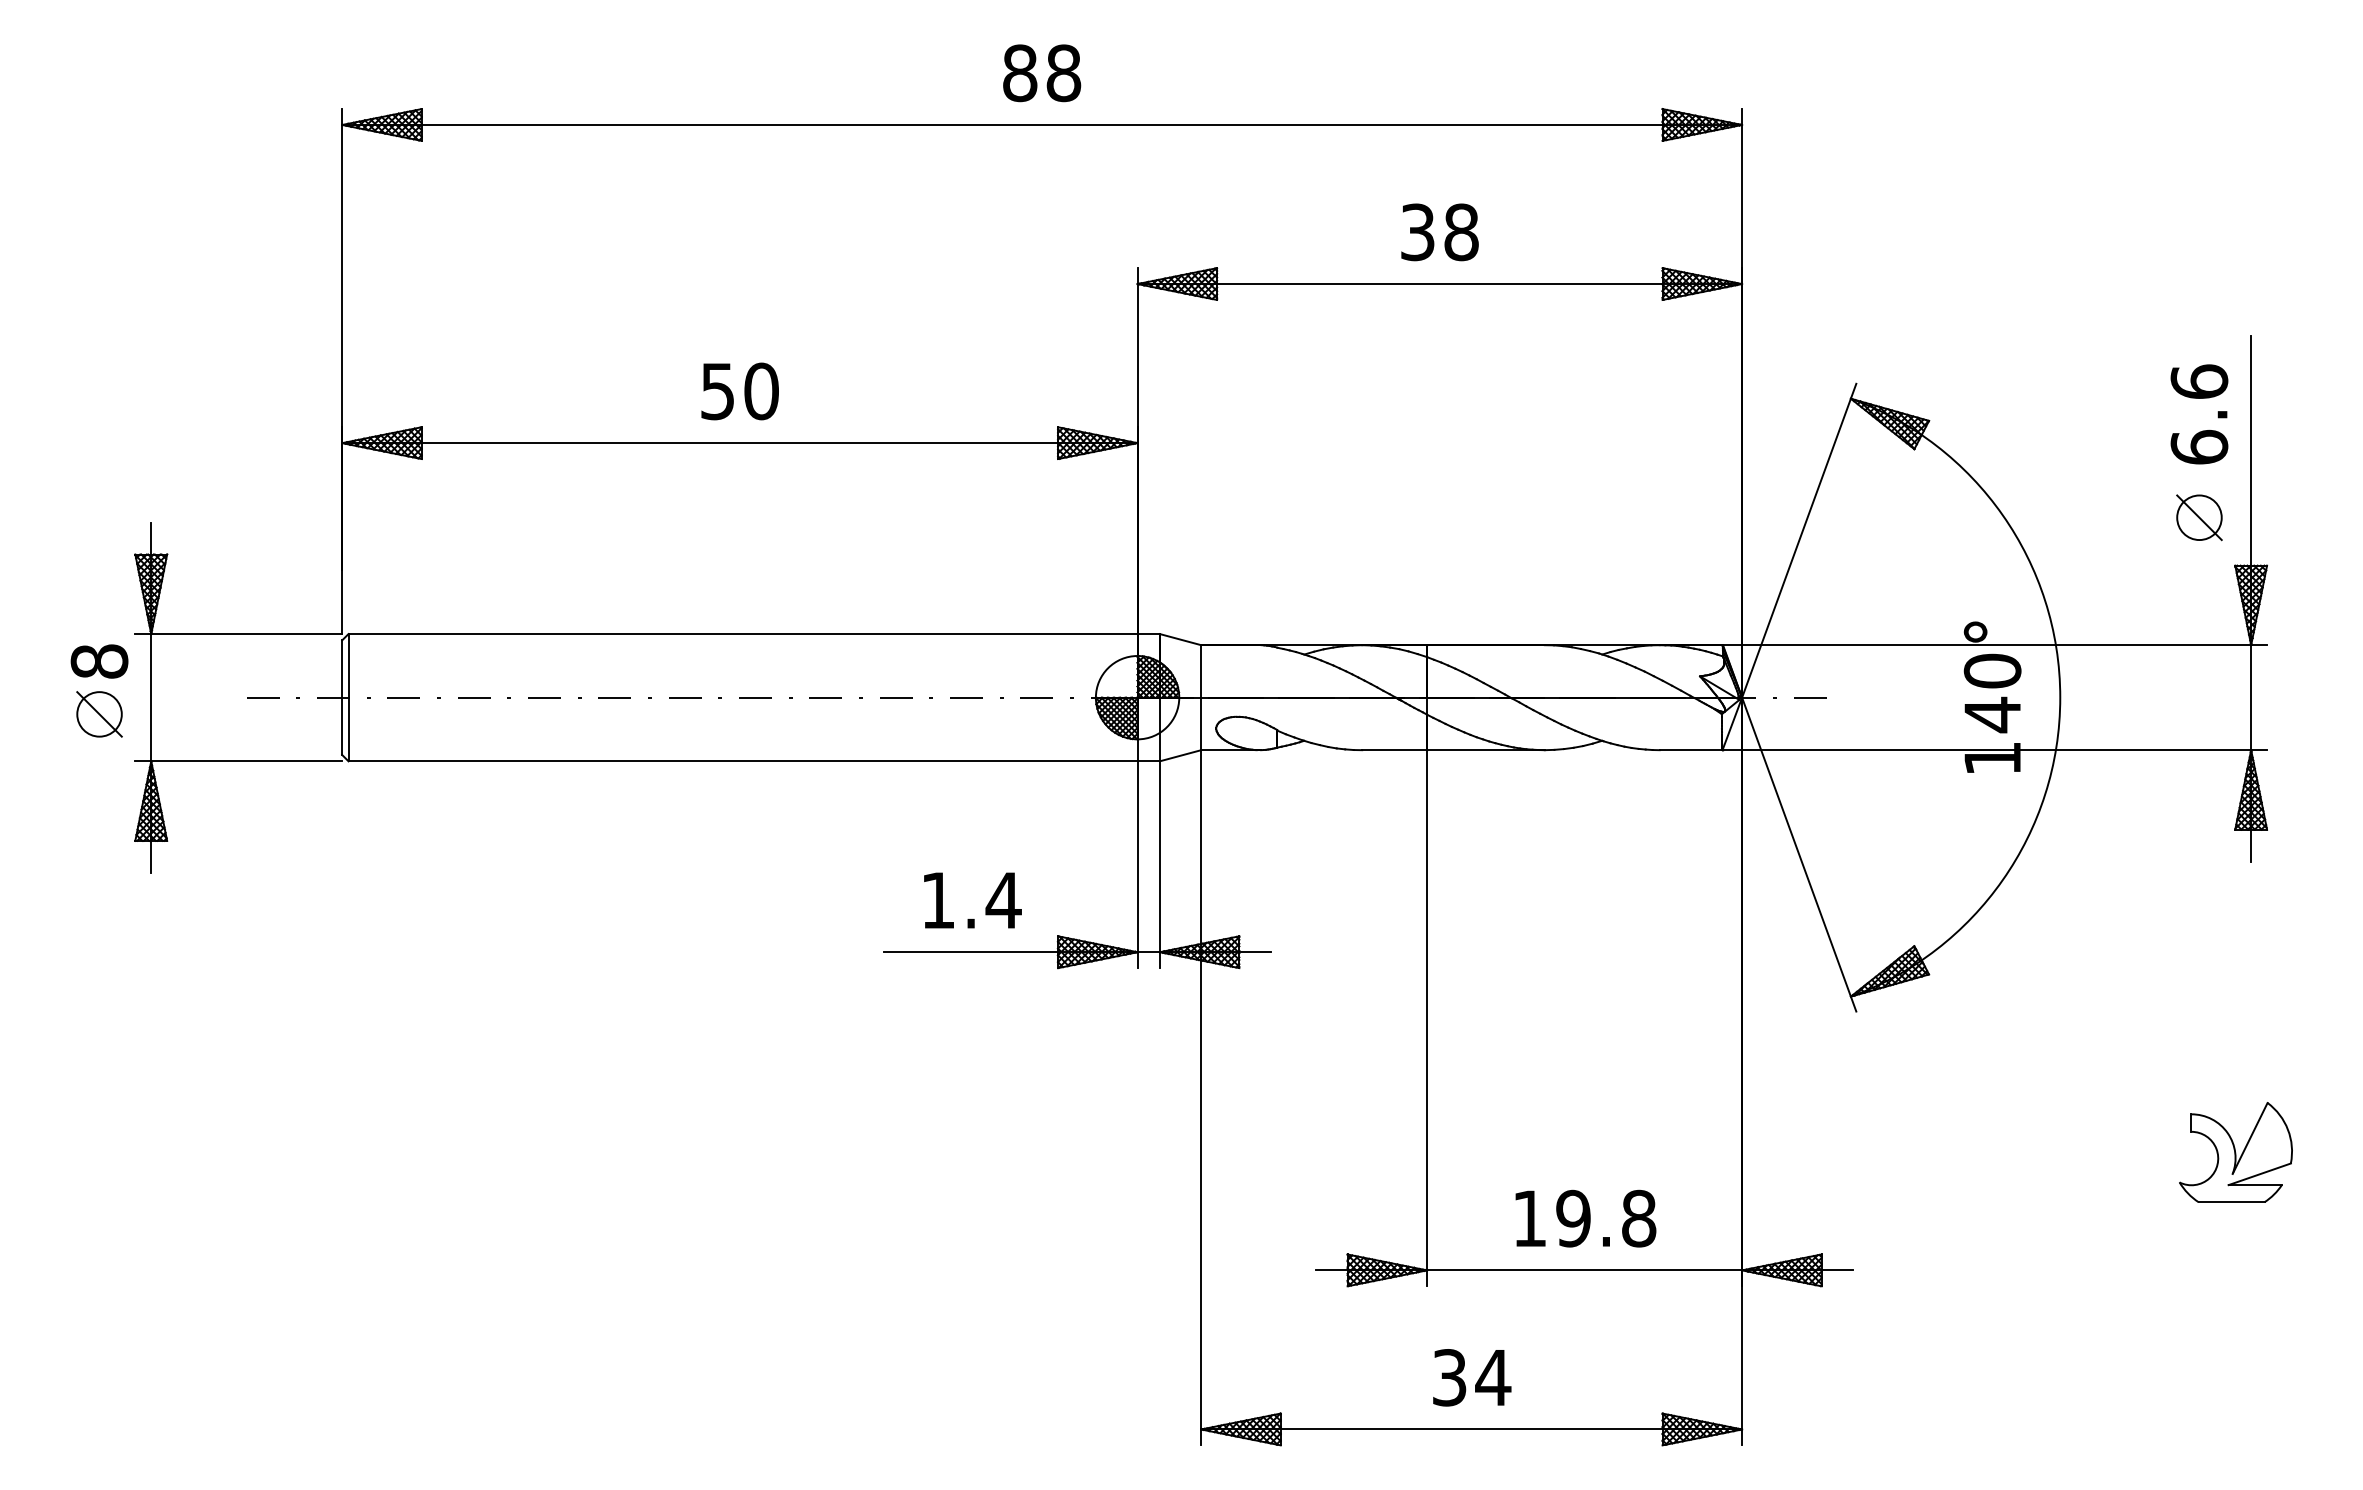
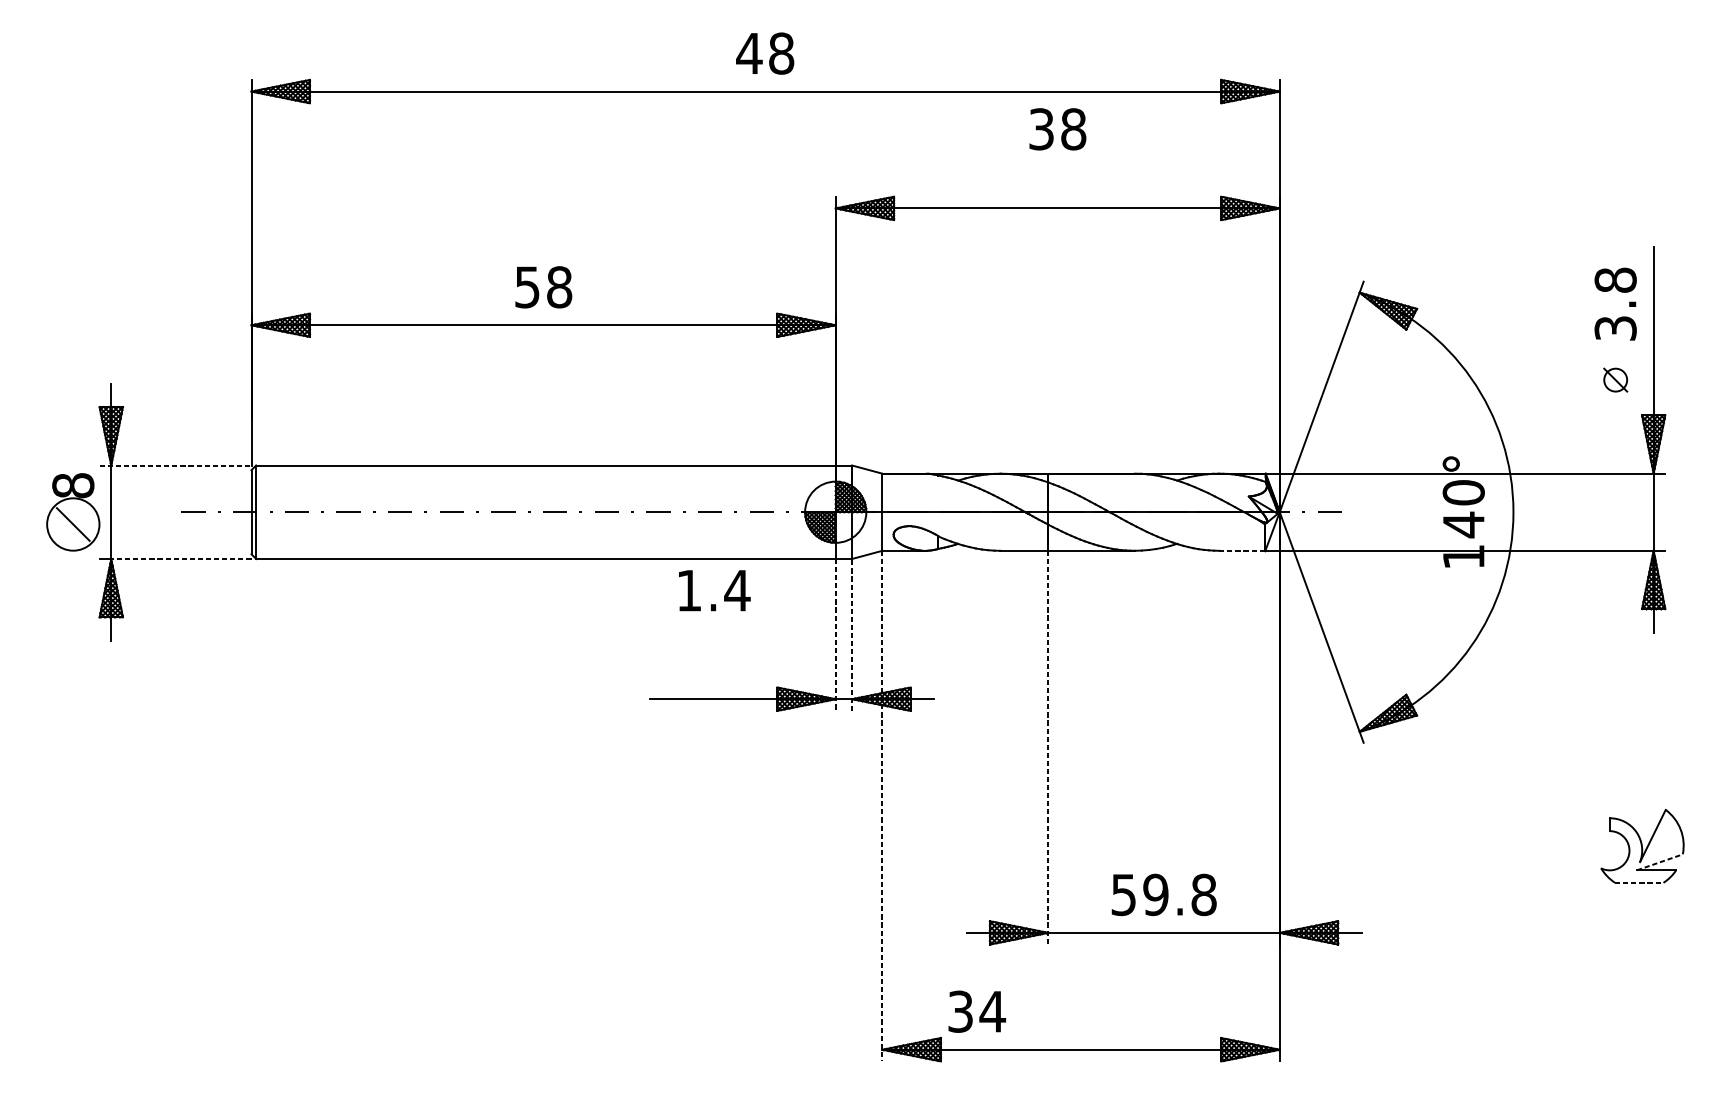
text: (1019, 73) -> (749, 53), 88 -> 48
text: (1439, 232) -> (1057, 129), moved
text: (761, 391) -> (559, 287), 50 -> 58
text: (2199, 414) -> (1615, 304), 6.6 -> 3.8
part: (2199, 517) -> (1615, 379), size x0.7
line: (239, 634) -> (176, 465), solid -> dashed
circle: (99, 714) -> (73, 524), size x1.6
line: (1691, 750) -> (1242, 551), solid -> dashed
line: (246, 761) -> (181, 559), solid -> dashed
line: (1159, 864) -> (851, 634), solid -> dashed
line: (1137, 865) -> (835, 635), solid -> dashed
text: (972, 900) -> (714, 590), moved
line: (1427, 1018) -> (1048, 747), solid -> dashed
line: (1201, 1097) -> (882, 805), solid -> dashed
line: (2260, 1174) -> (1660, 862), solid -> dashed
line: (2231, 1202) -> (1639, 883), solid -> dashed
text: (1529, 1218) -> (1123, 894), 19.8 -> 59.8
text: (1472, 1377) -> (977, 1011), moved

